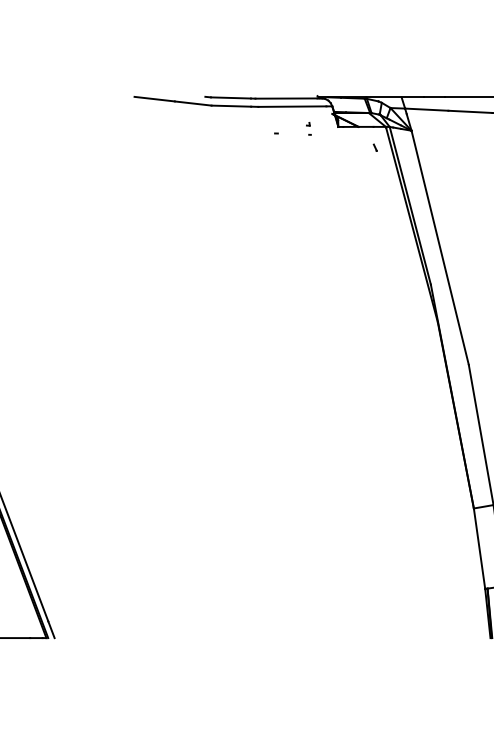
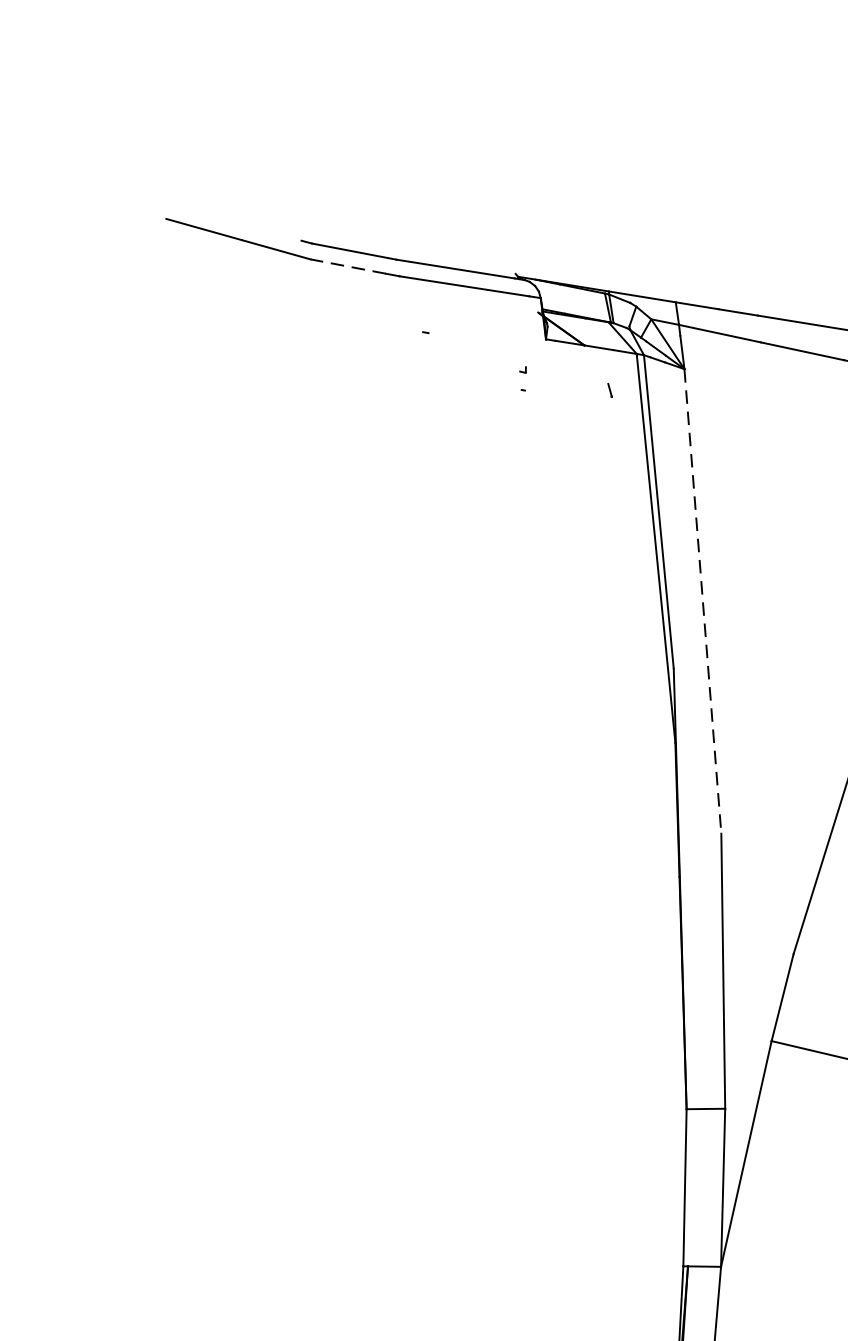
line: (231, 106) -> (348, 267), solid -> dashed
part: (308, 128) -> (522, 377), moved
line: (440, 247) -> (703, 600), solid -> dashed

